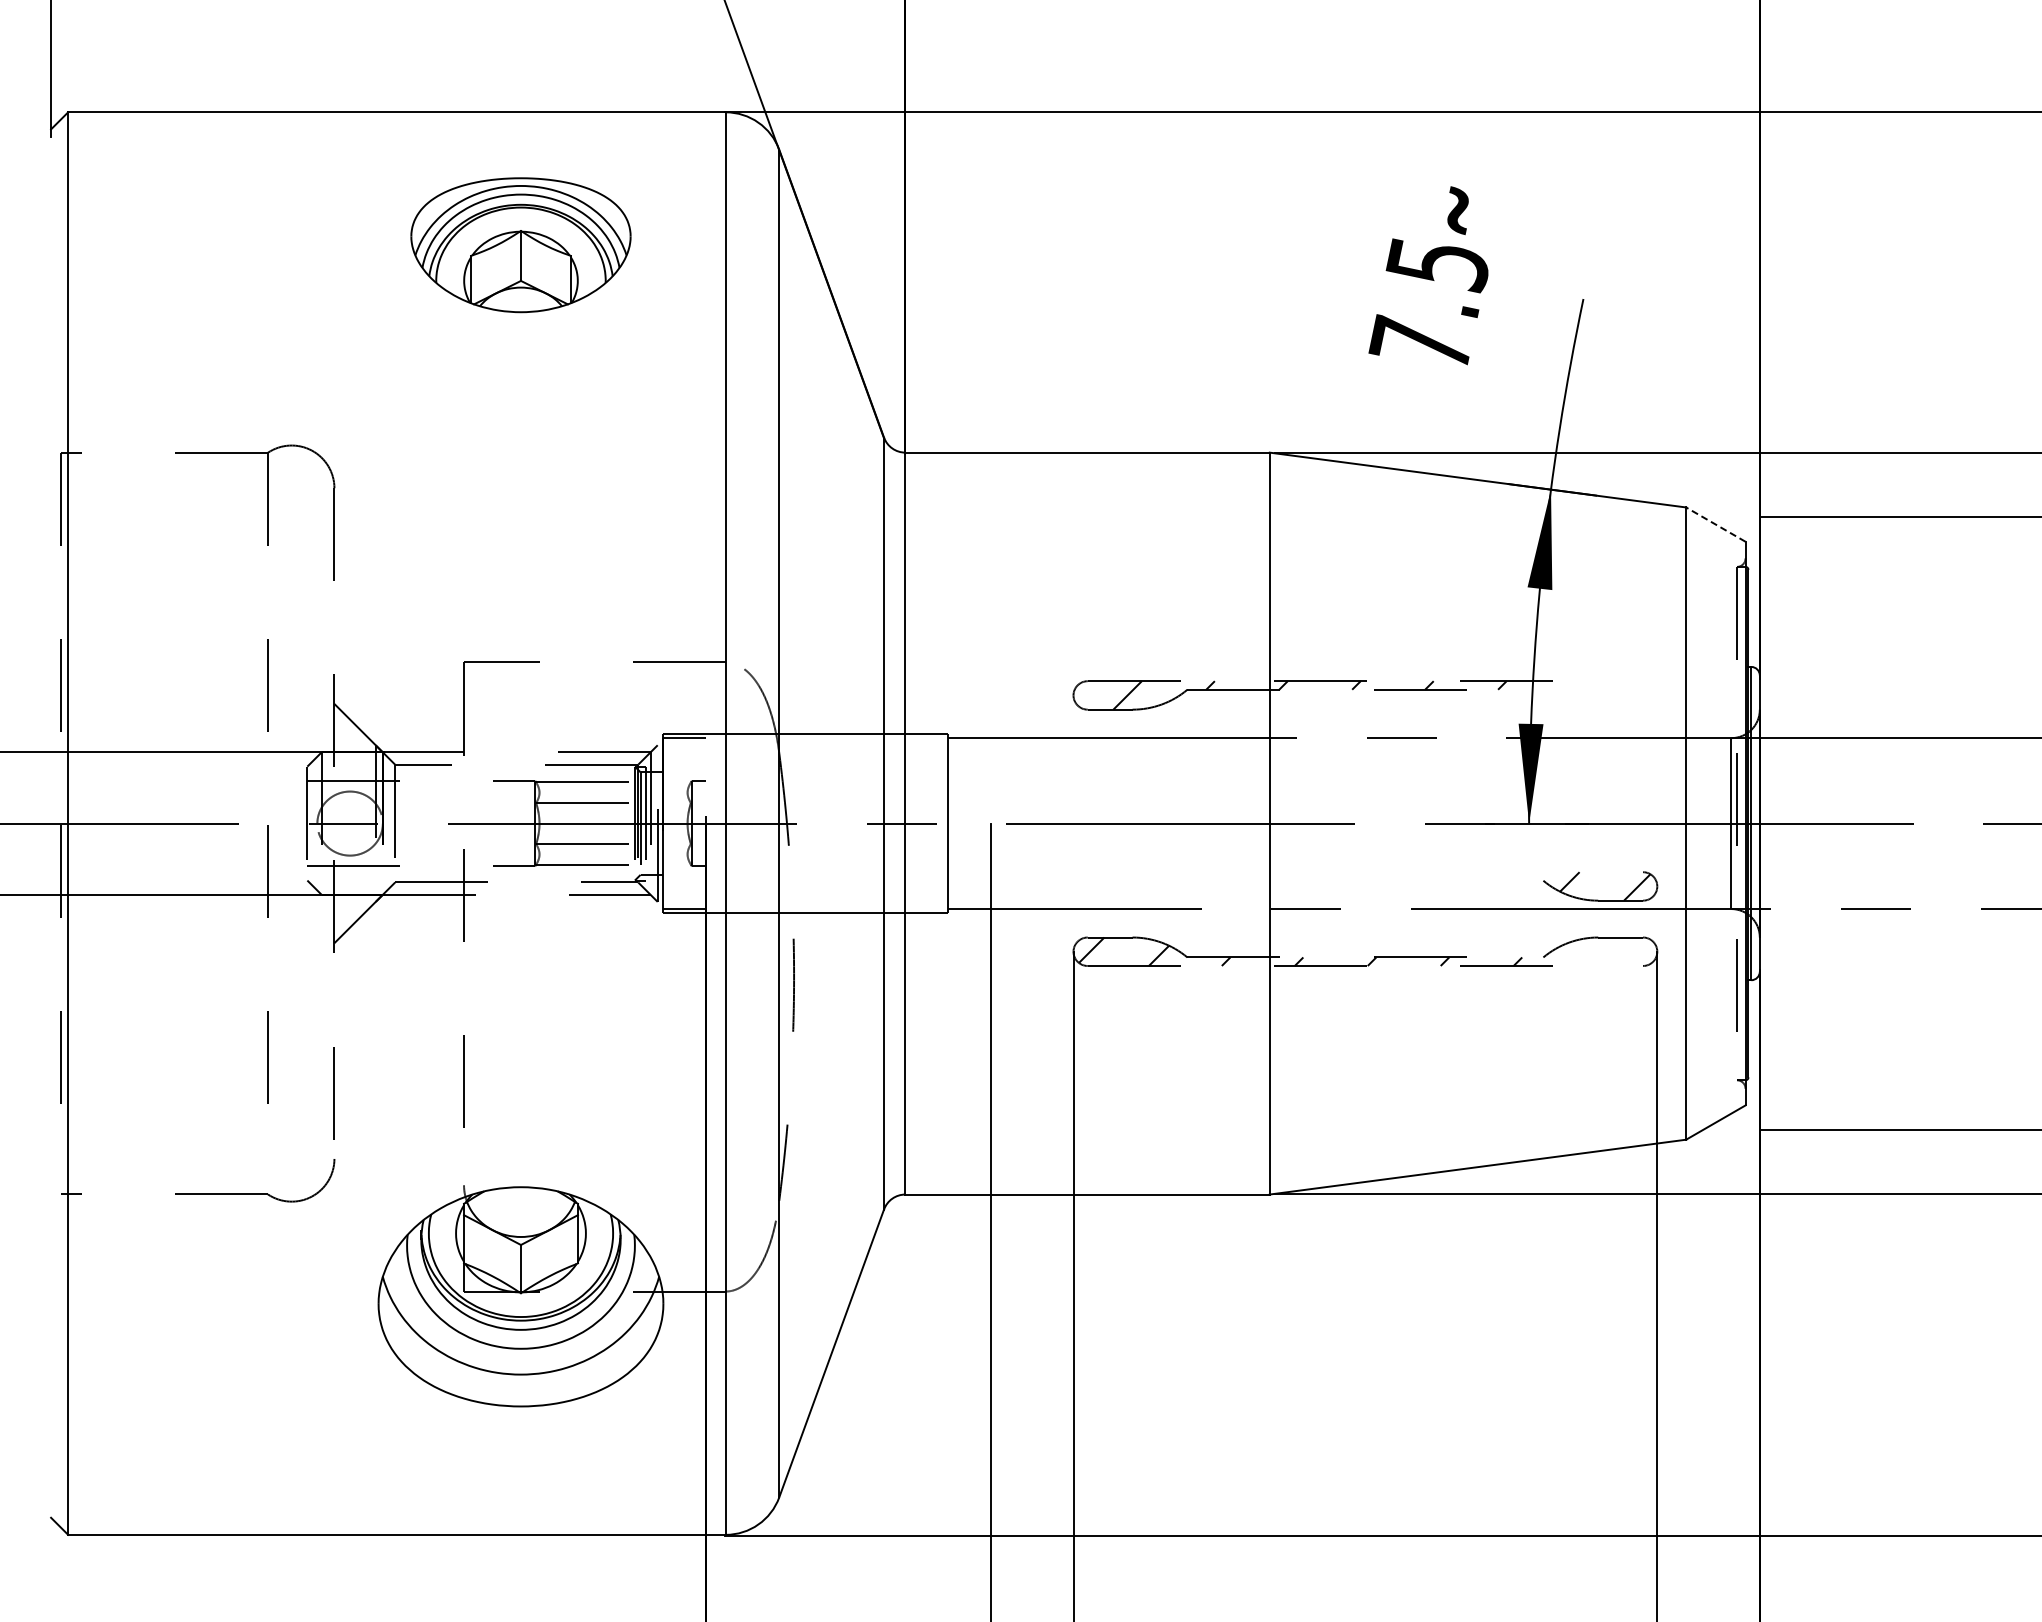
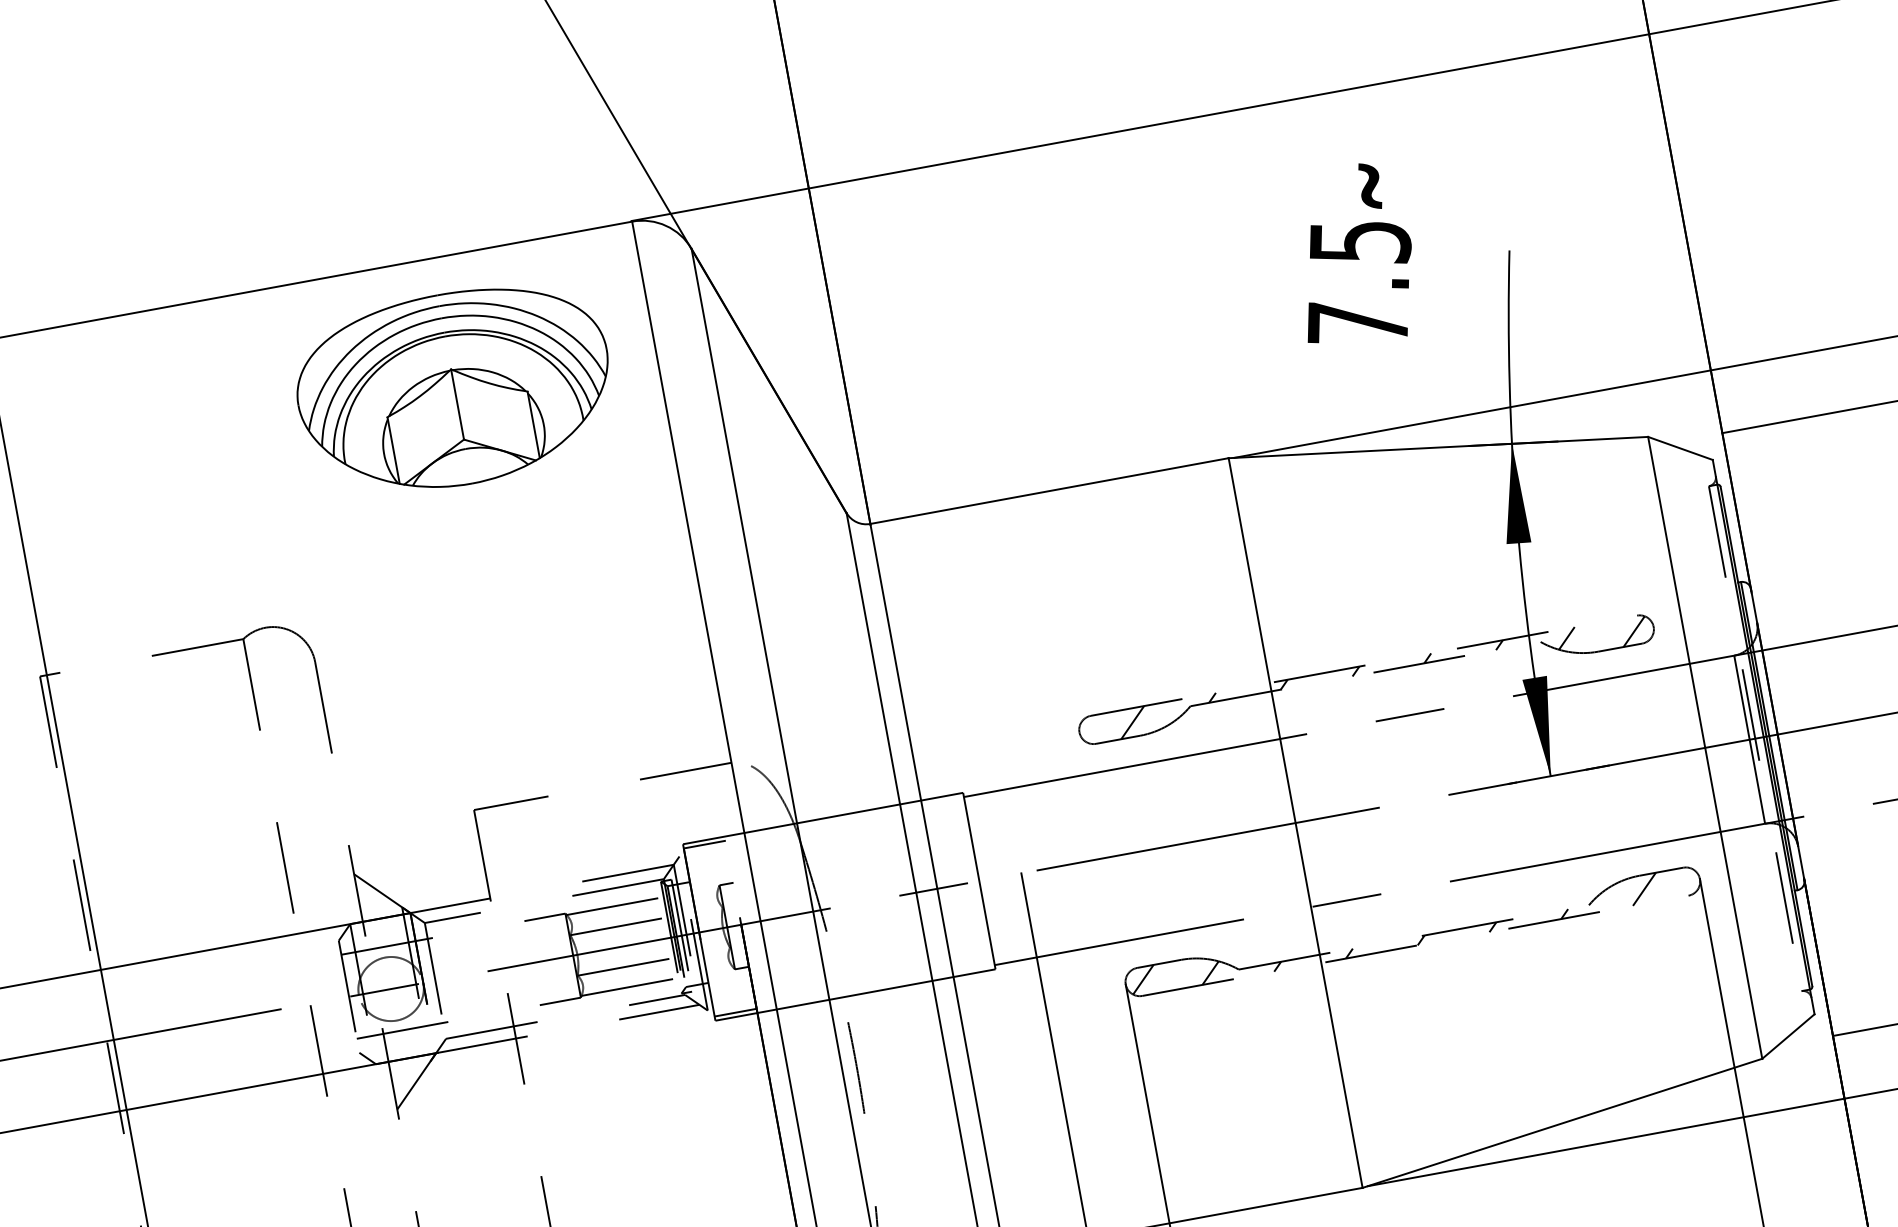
part: (520, 244) -> (454, 388), size x1.43
line: (1715, 524) -> (1680, 448), dashed -> solid
part: (1597, 899) -> (1597, 650), moved
line: (1600, 951) -> (1644, 889), added

